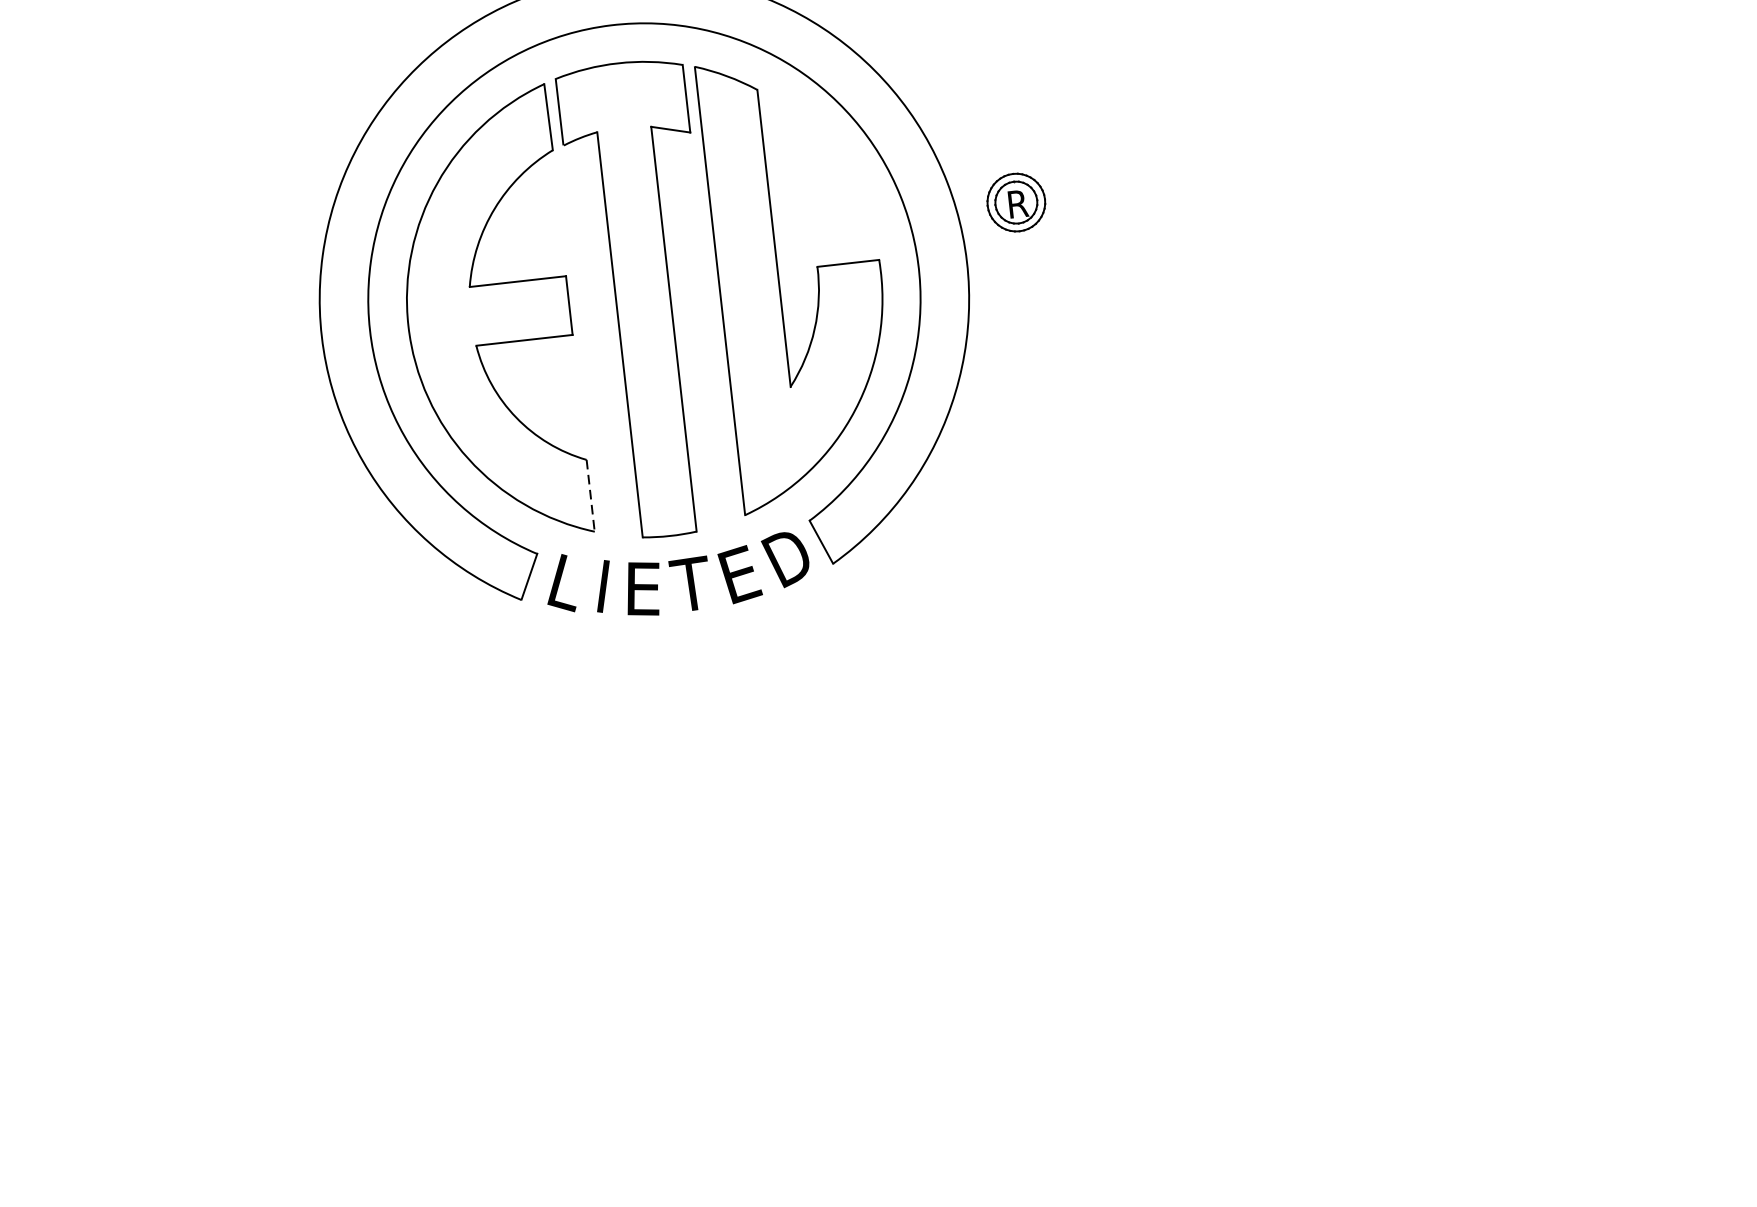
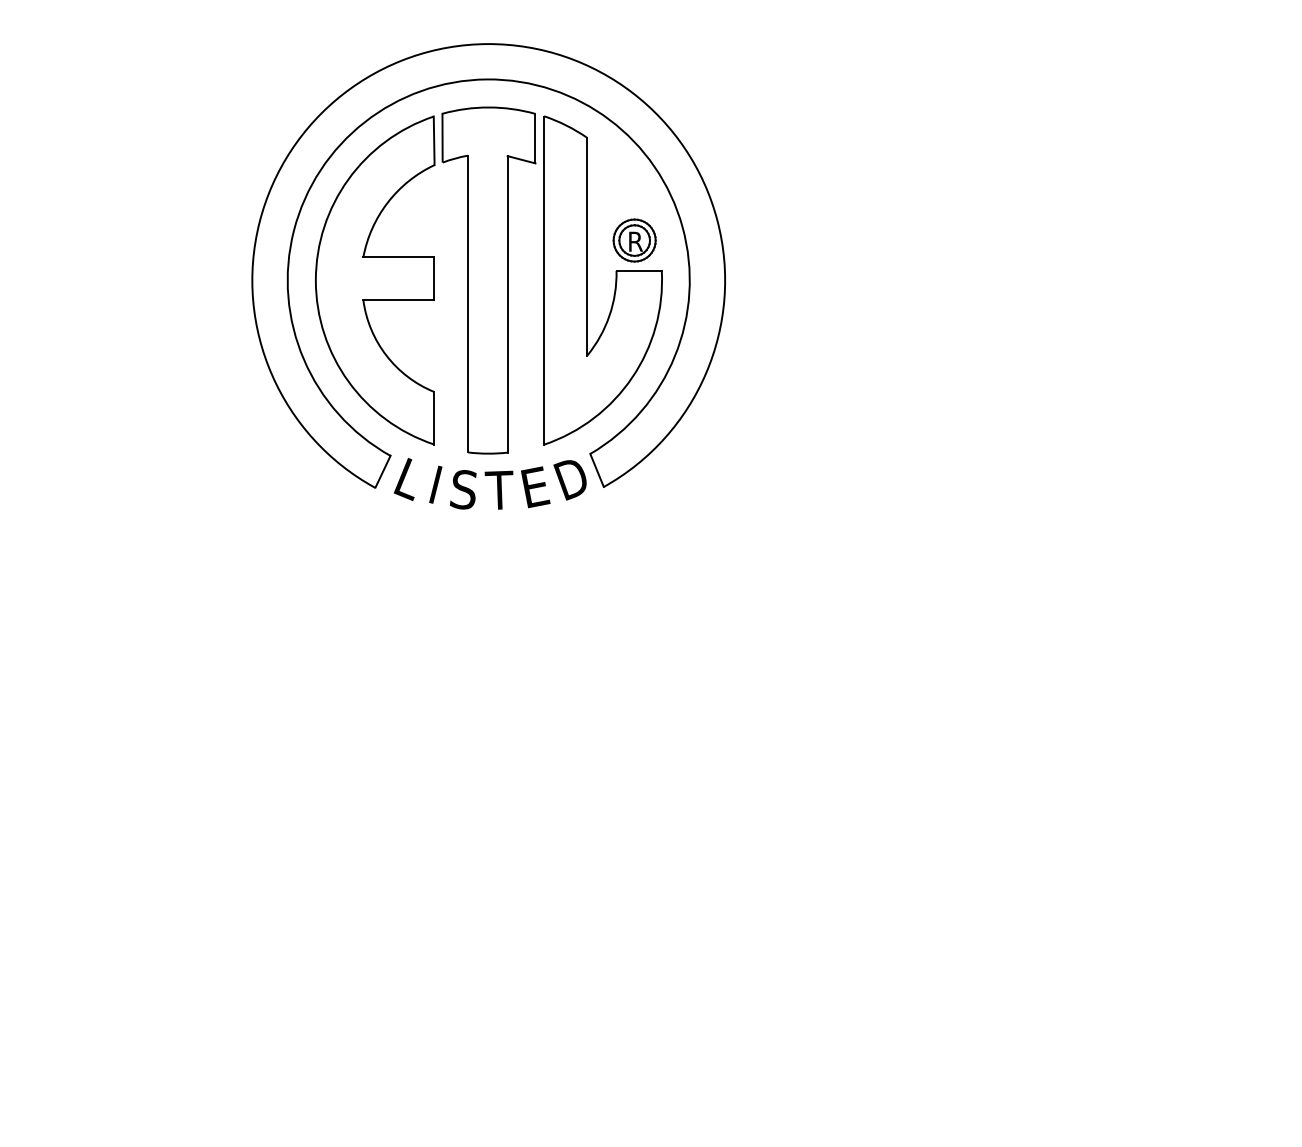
part: (1016, 202) -> (634, 240), moved
line: (590, 496) -> (433, 418), dashed -> solid
text: (641, 588) -> (463, 489), E -> S

